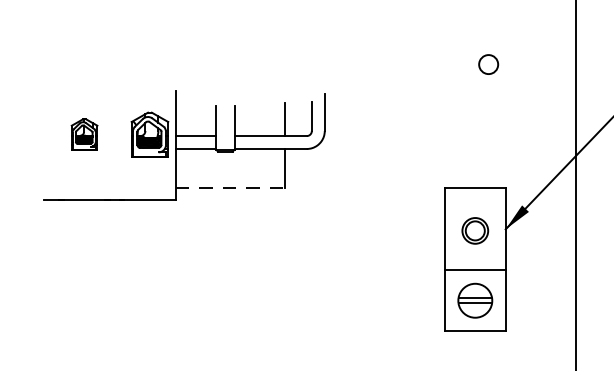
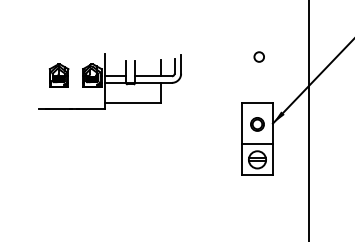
circle: (487, 63) -> (258, 56), moved
part: (85, 134) -> (59, 75), size x1.43
line: (230, 187) -> (133, 102), dashed -> solid

